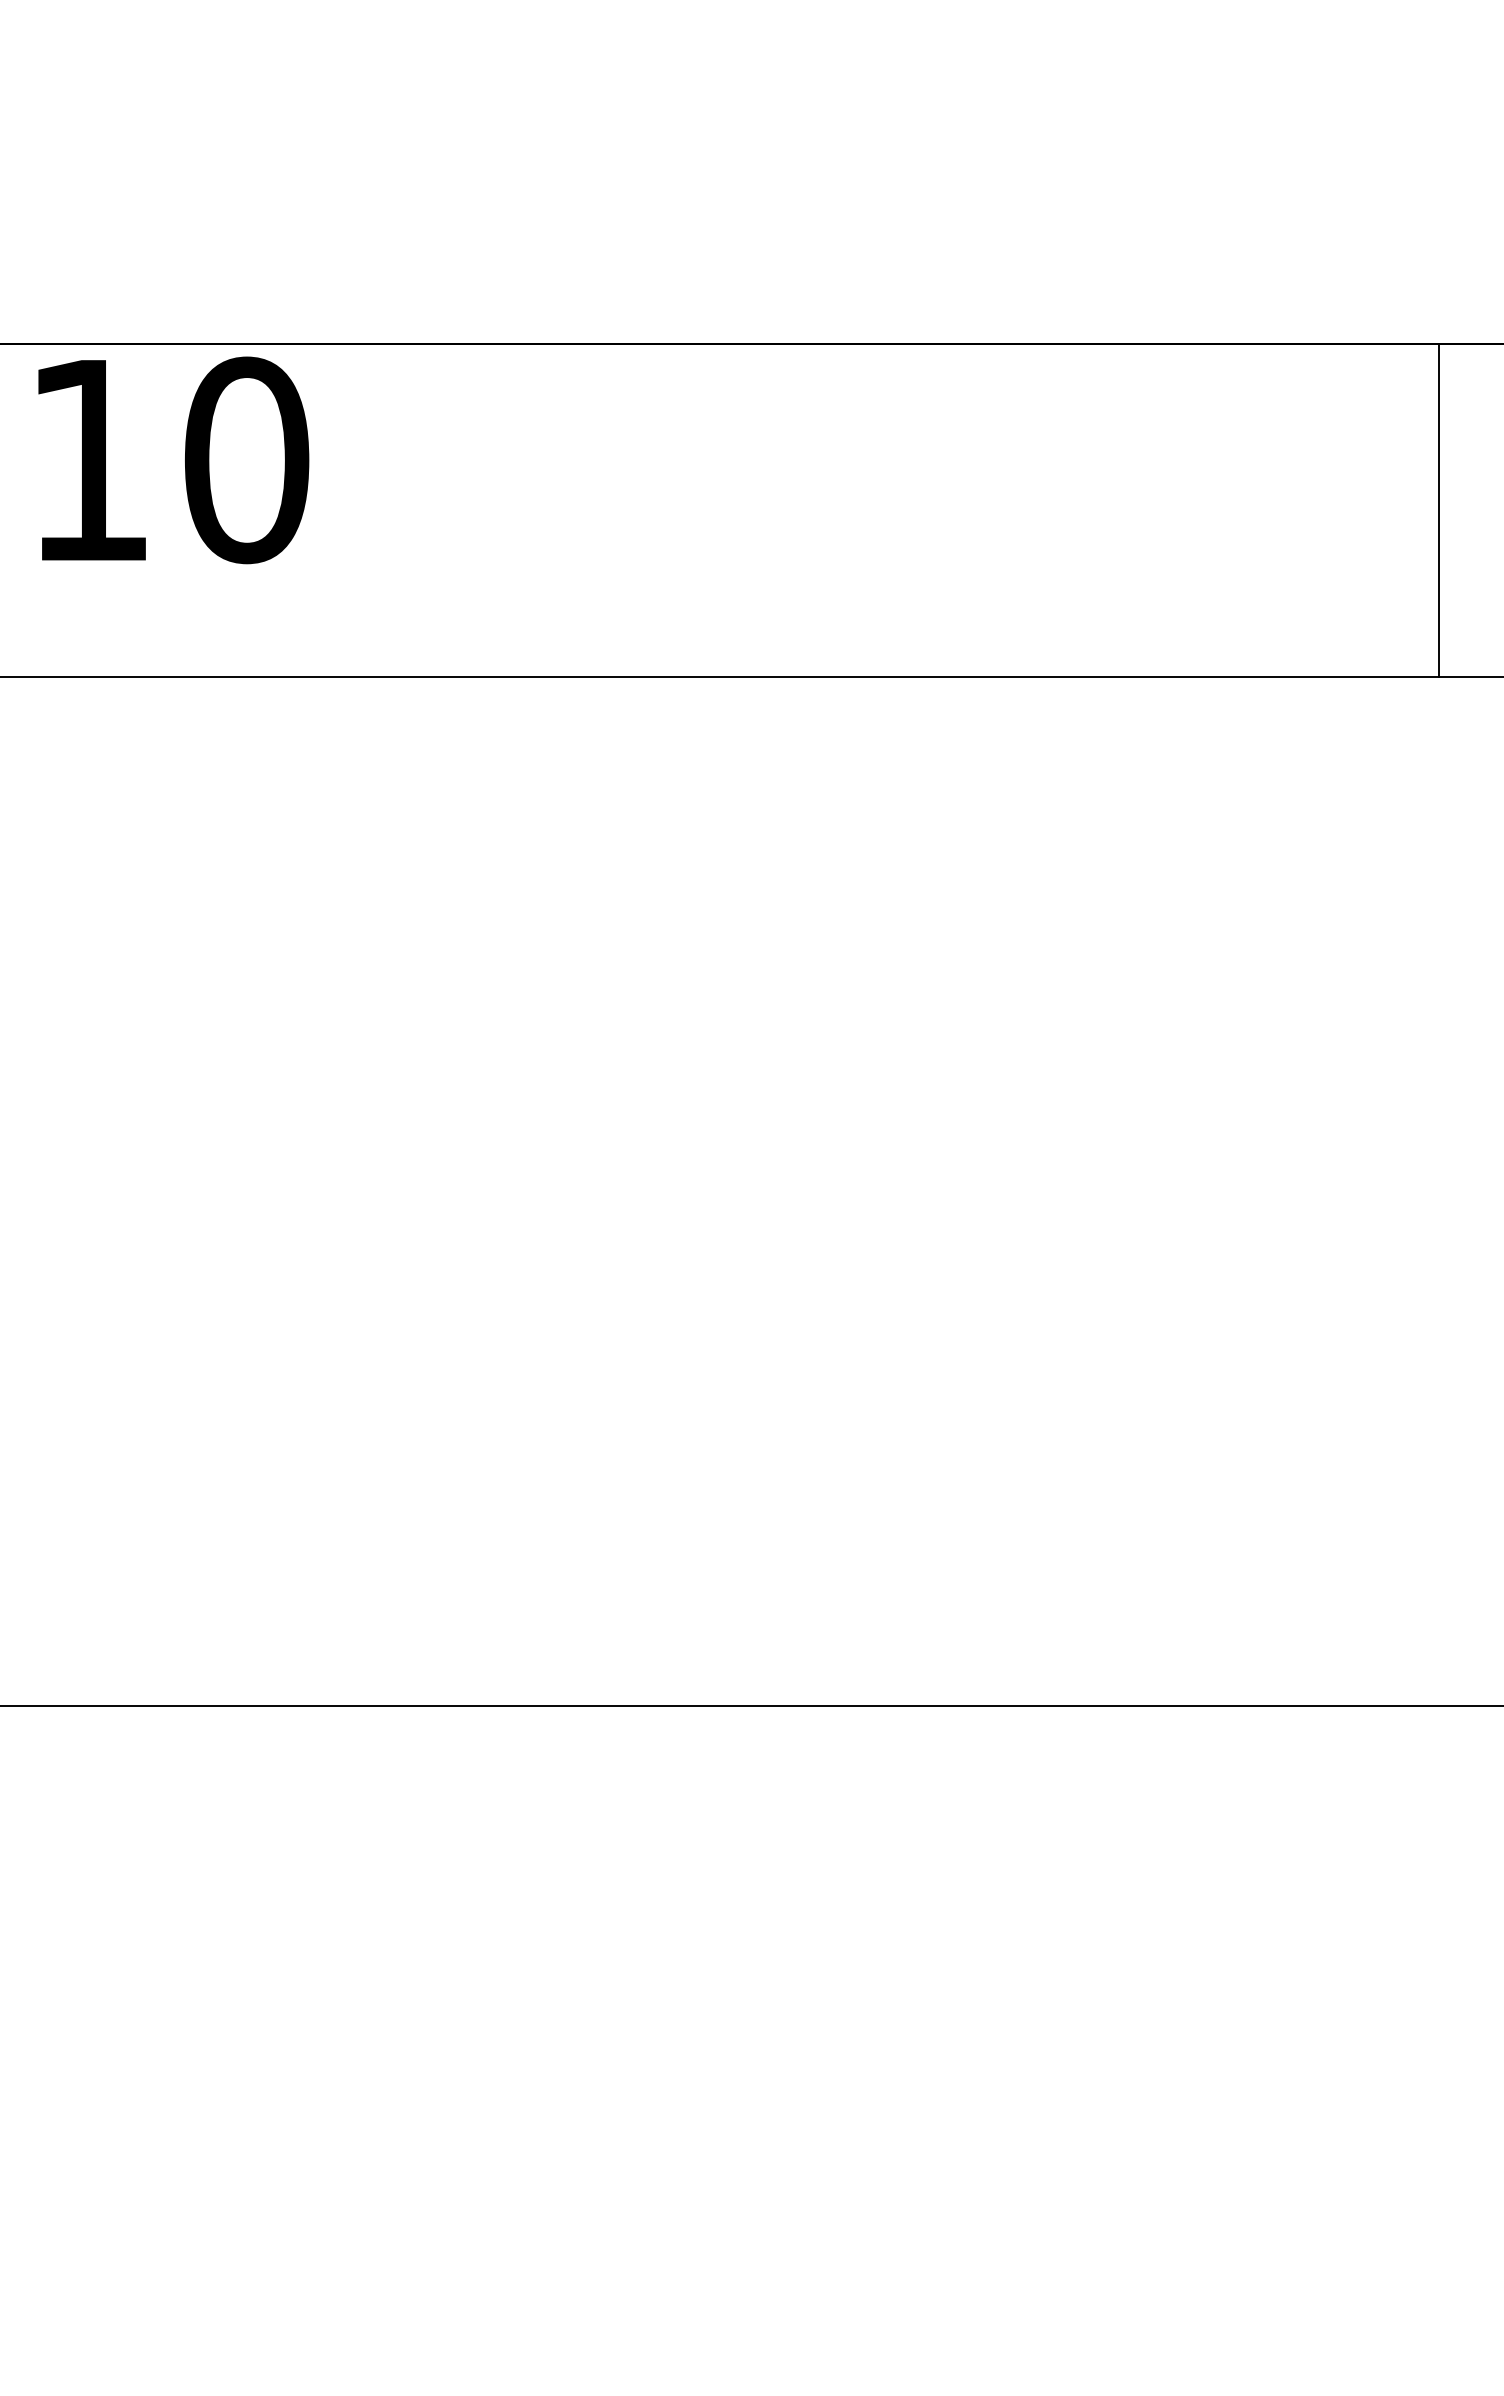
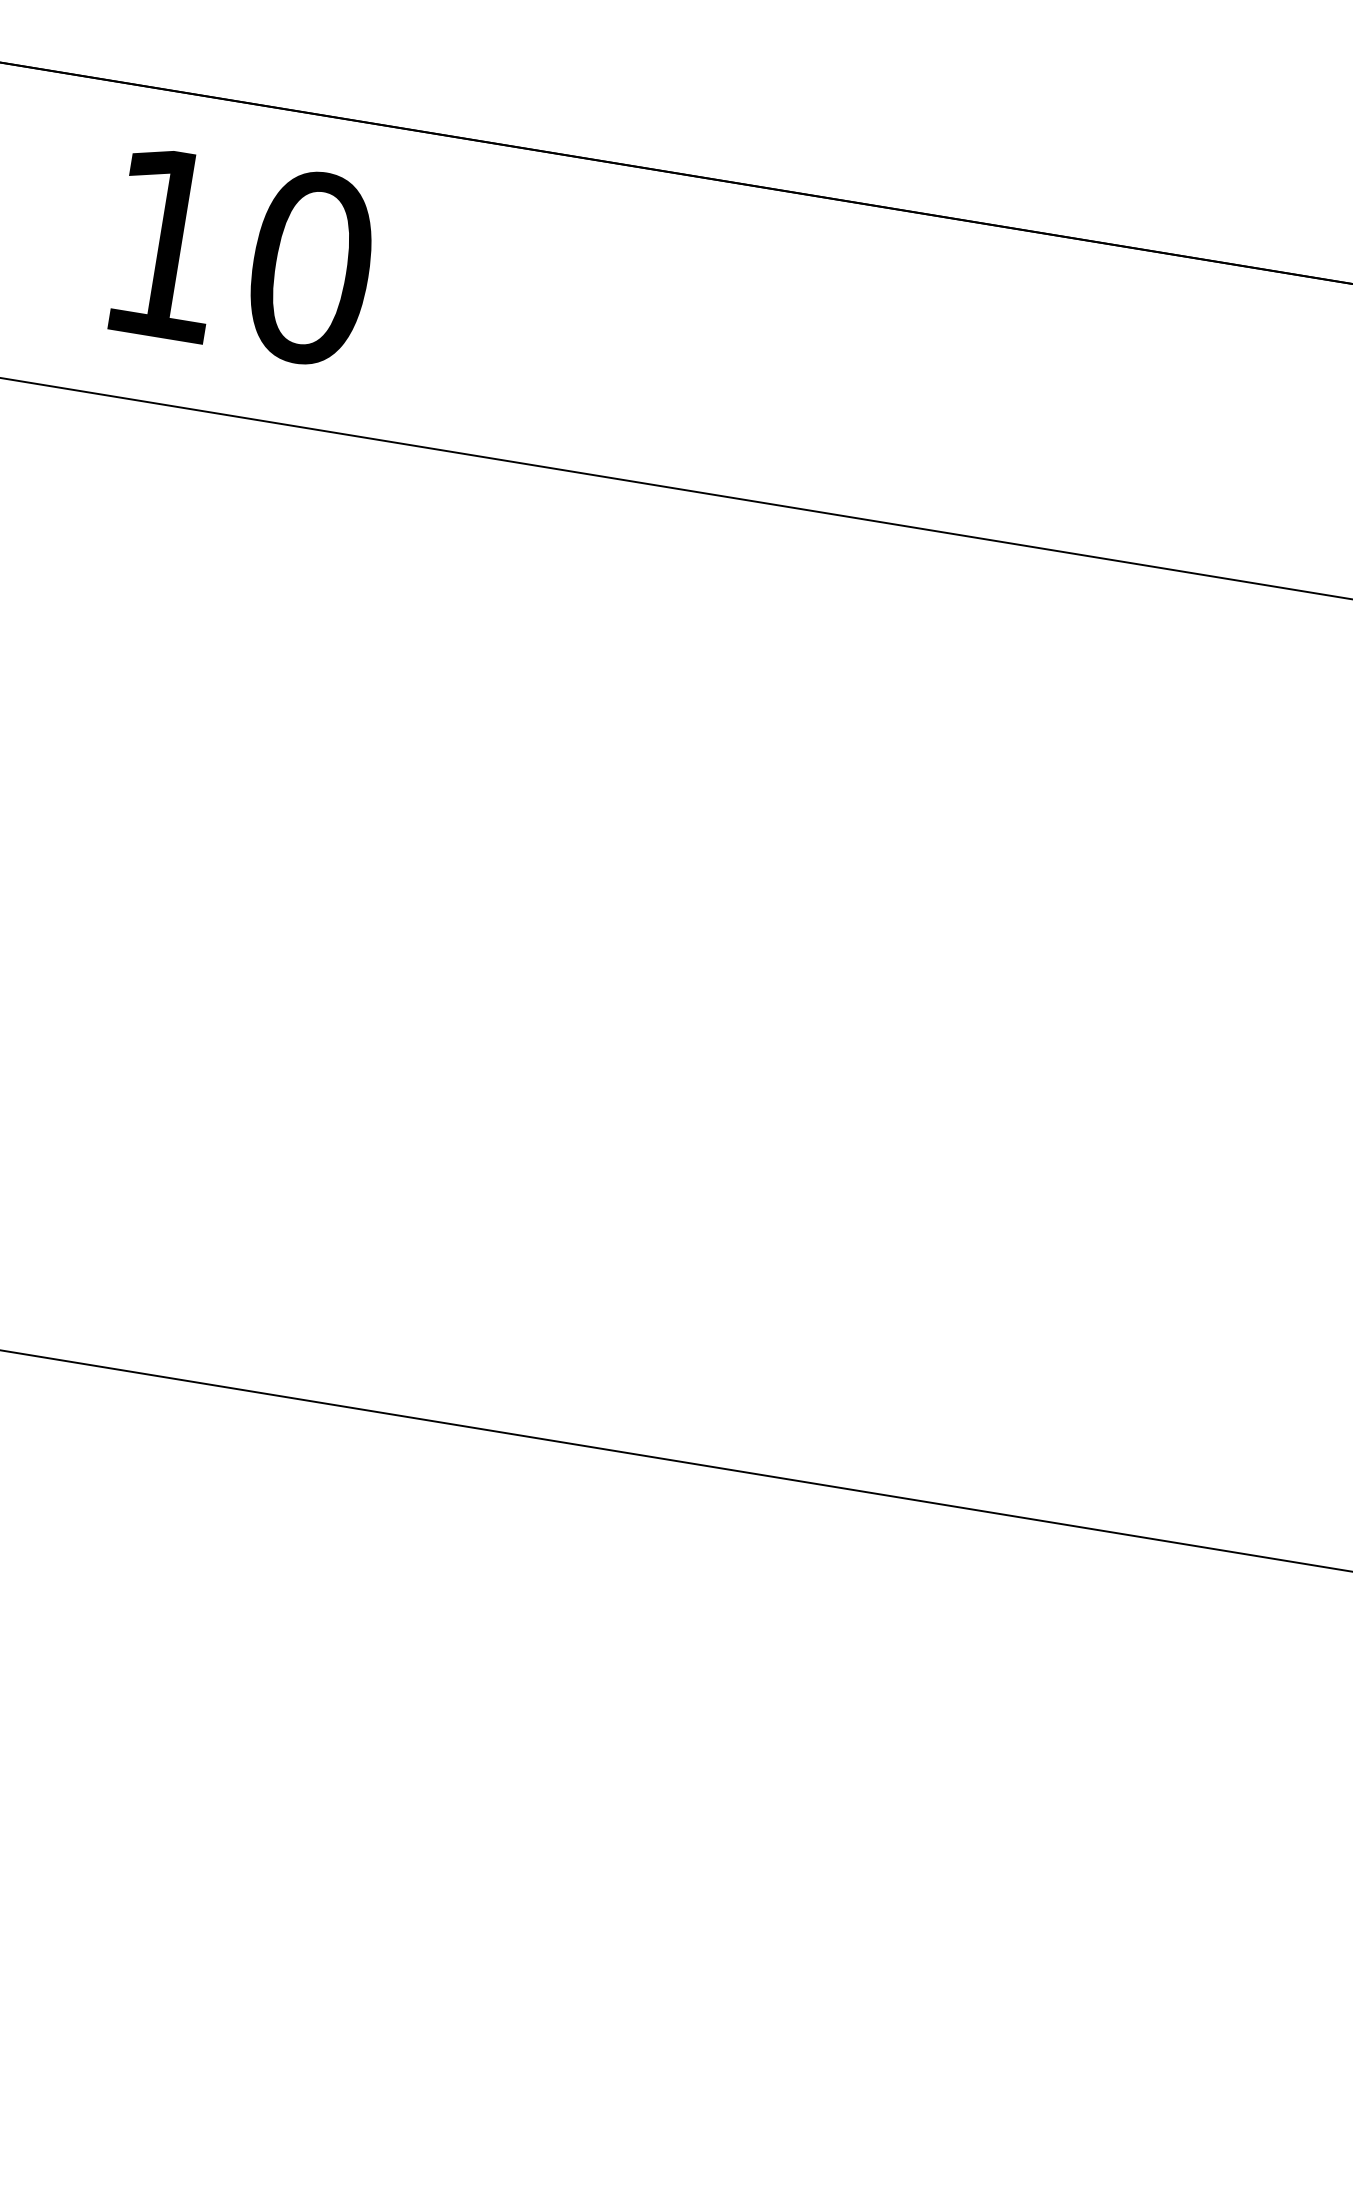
text: (173, 460) -> (243, 257), moved

